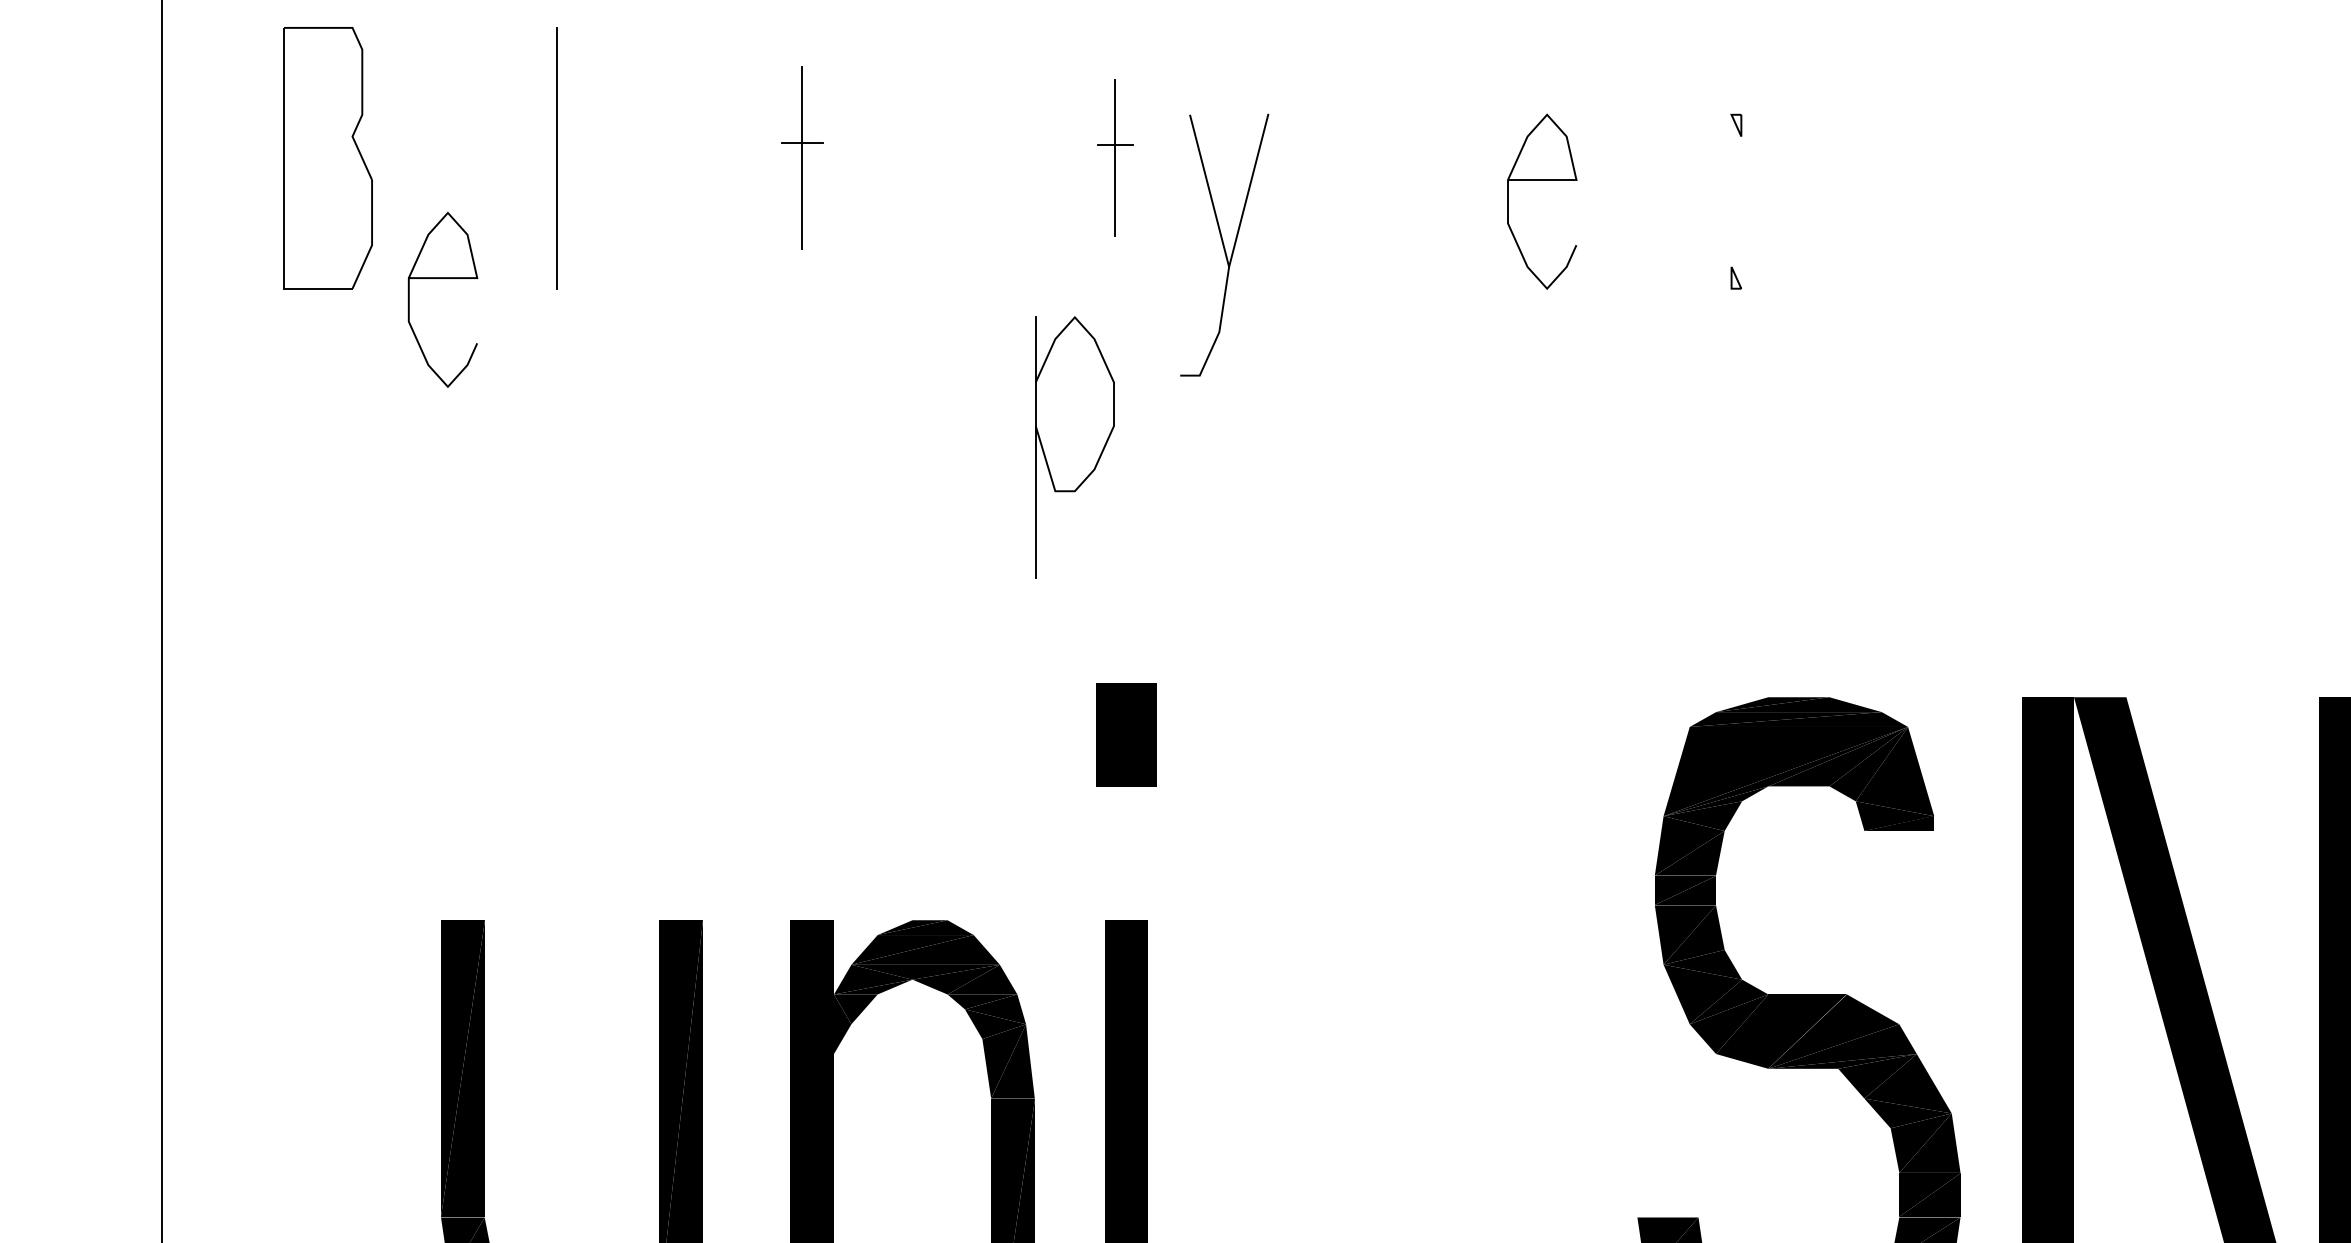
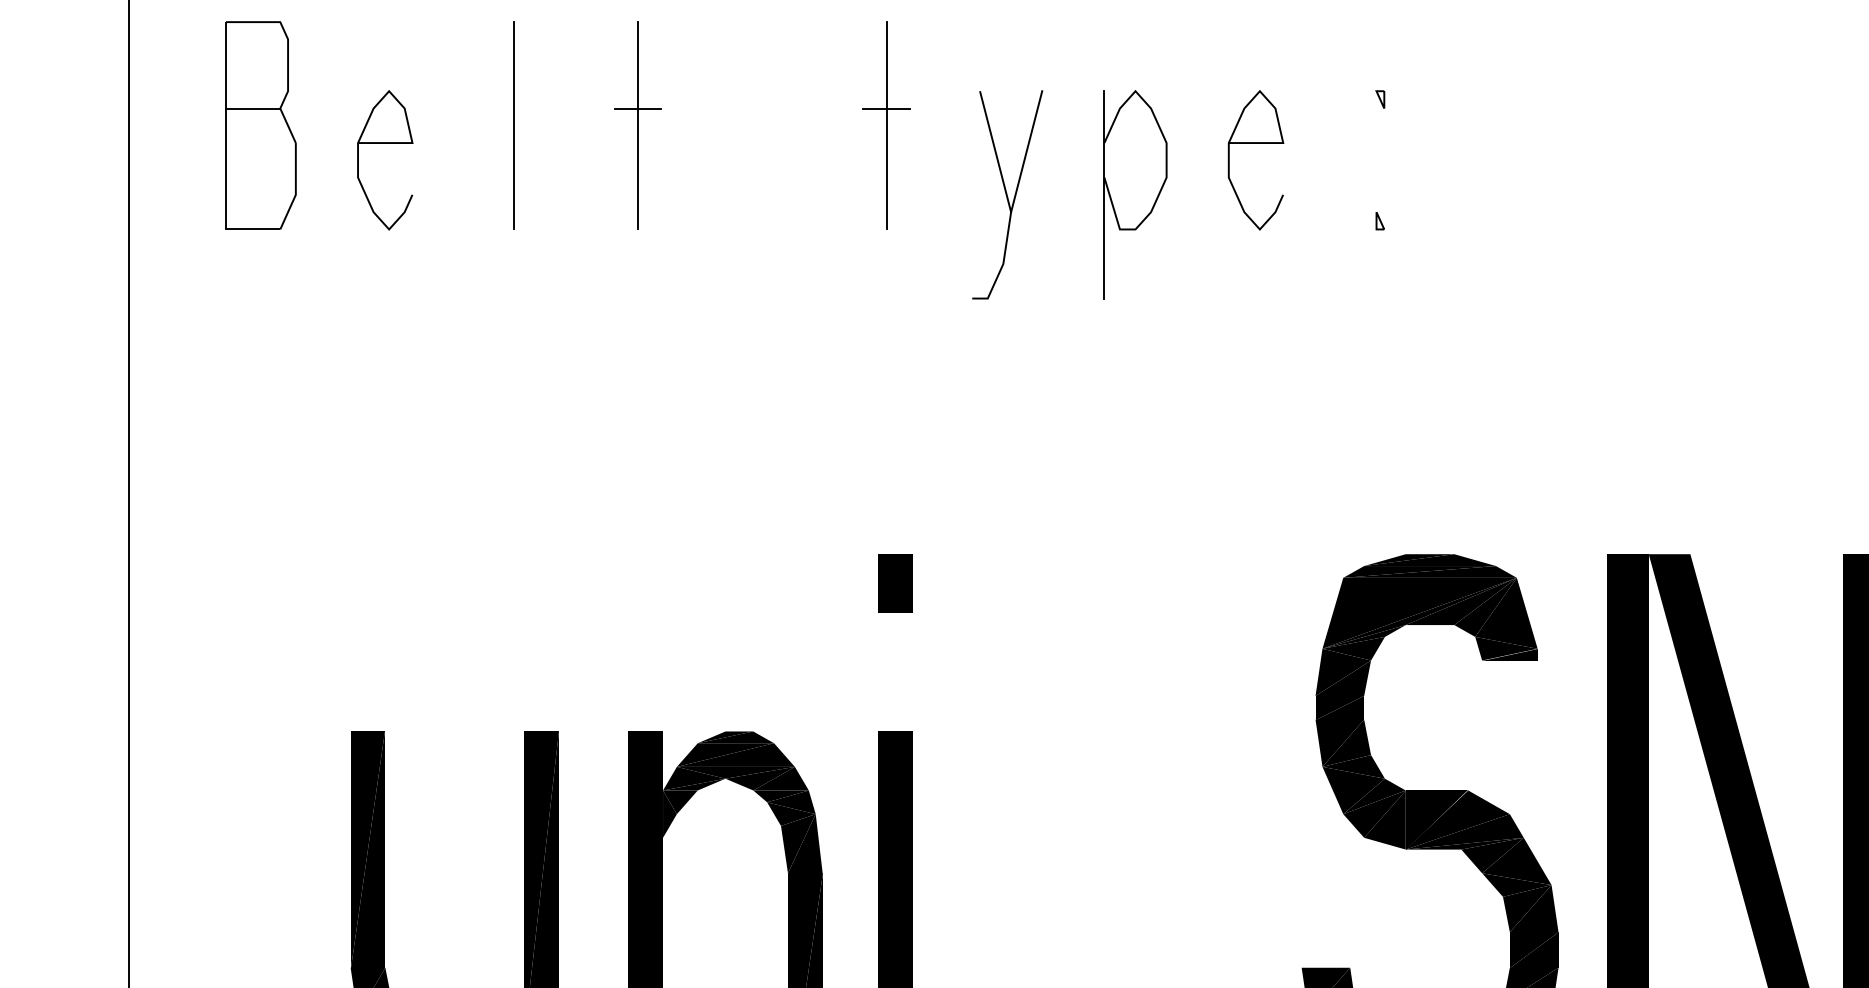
line: (317, 136) -> (252, 108), added
line: (556, 157) -> (513, 125), moved
part: (801, 157) -> (637, 125), size x1.43
part: (1115, 157) -> (886, 125), size x1.67
curve: (1541, 180) -> (1255, 143), moved
part: (1224, 244) -> (1007, 194), moved
curve: (443, 278) -> (385, 143), moved
part: (1074, 447) -> (1135, 194), moved
part: (1126, 734) -> (895, 583), size x0.71

